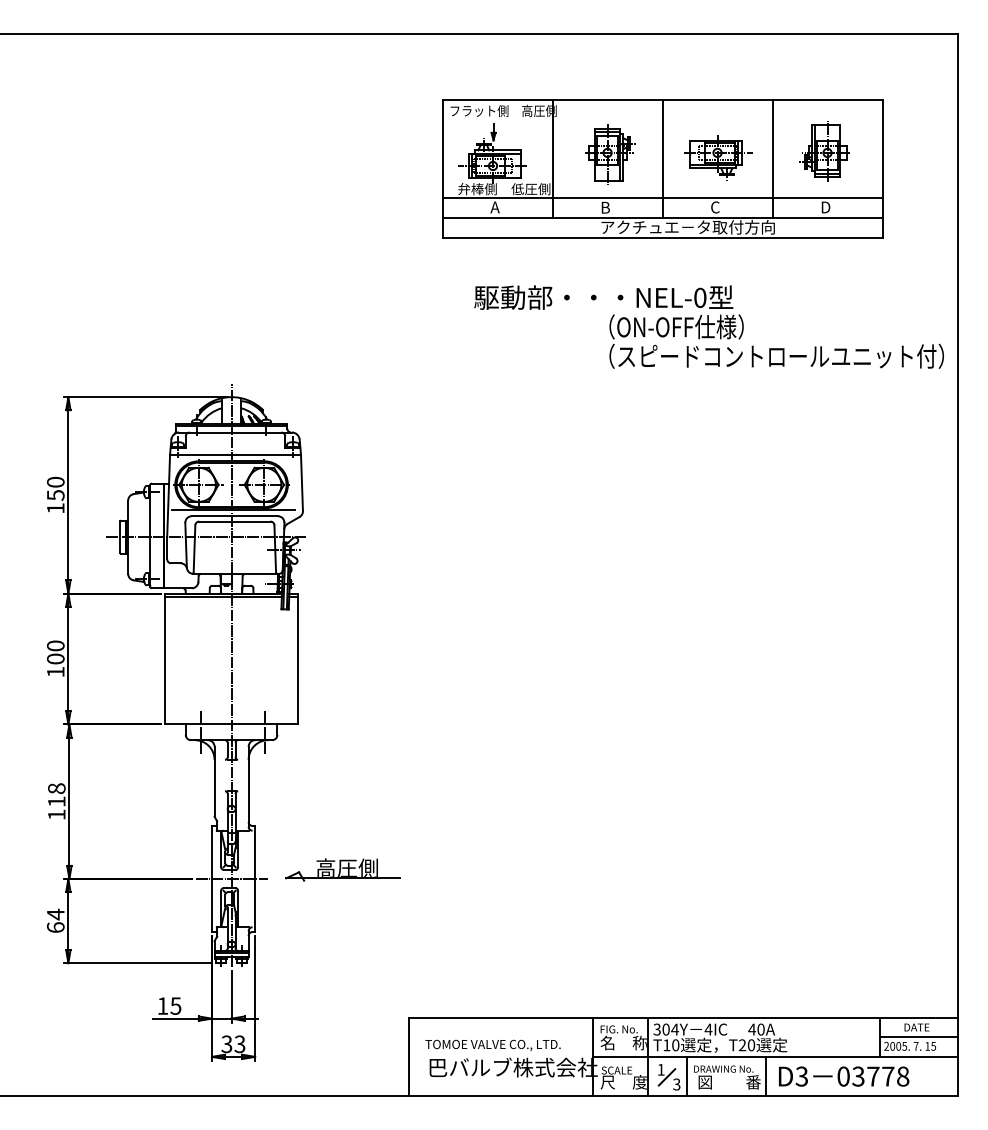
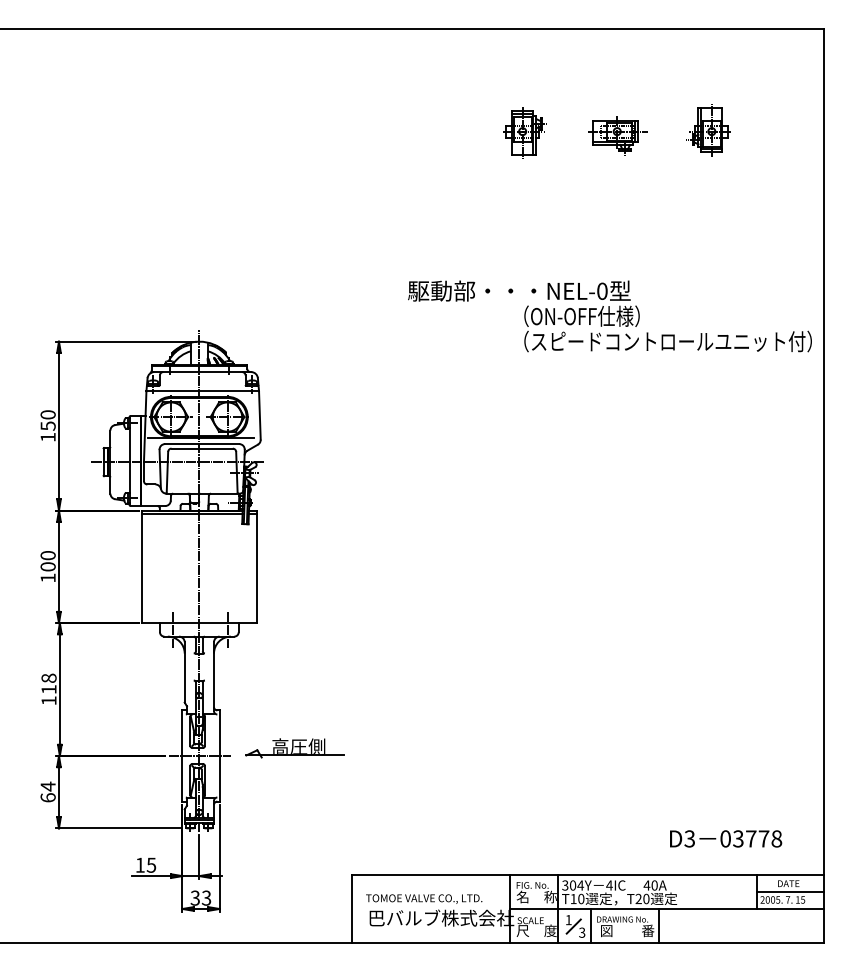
part: (662, 167) -> (569, 144), removed
text: (708, 327) -> (609, 316), moved
text: (844, 1076) -> (726, 838), moved

